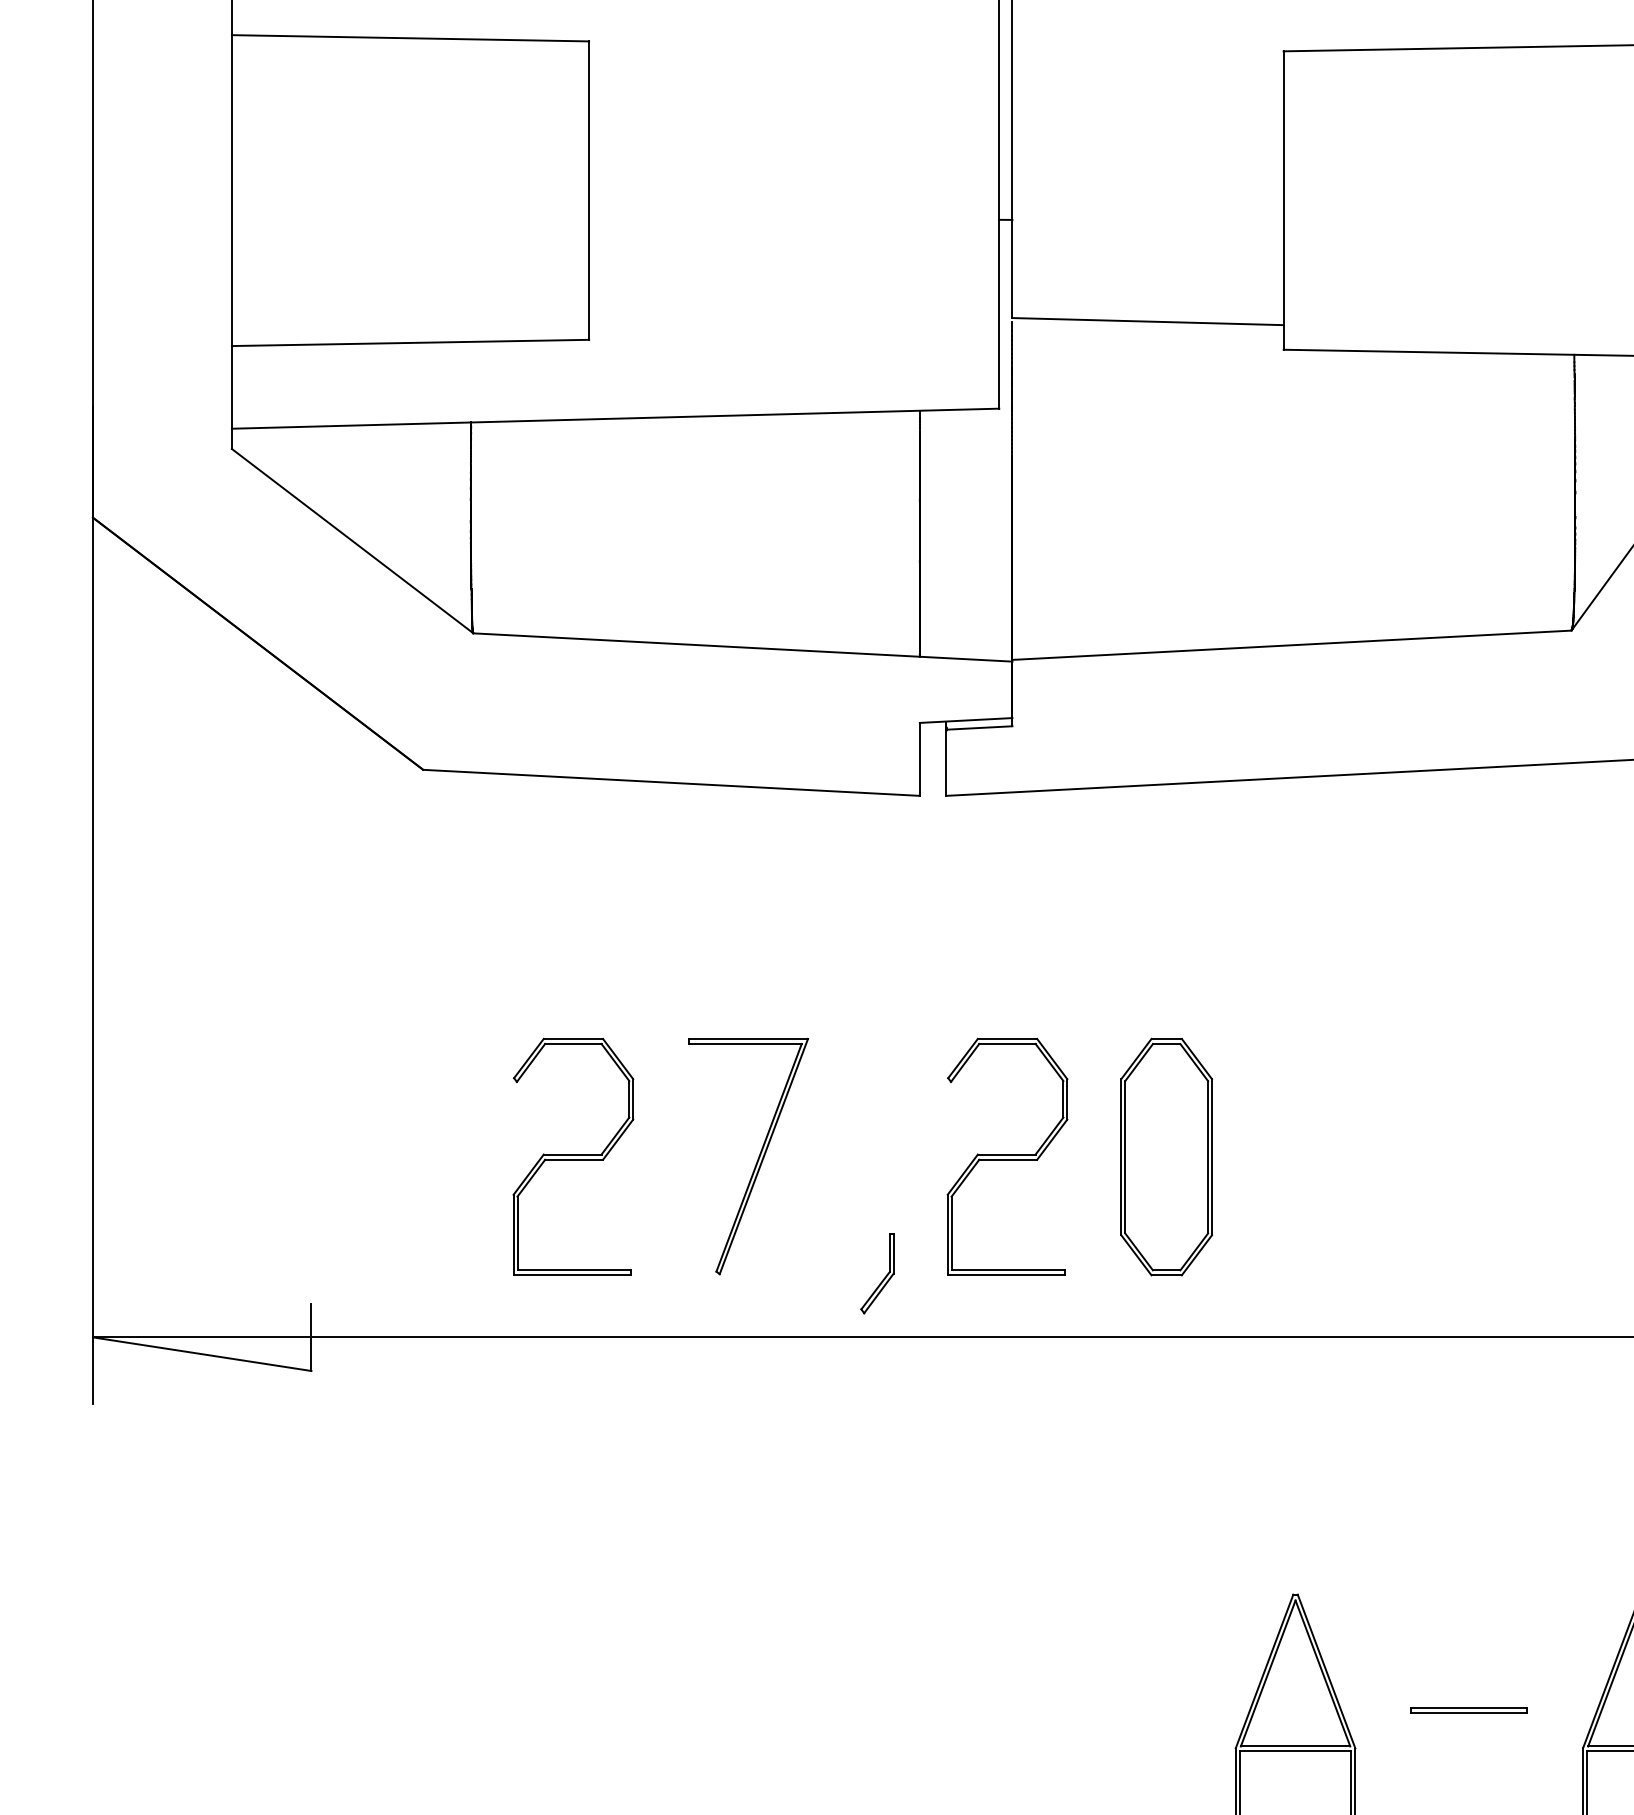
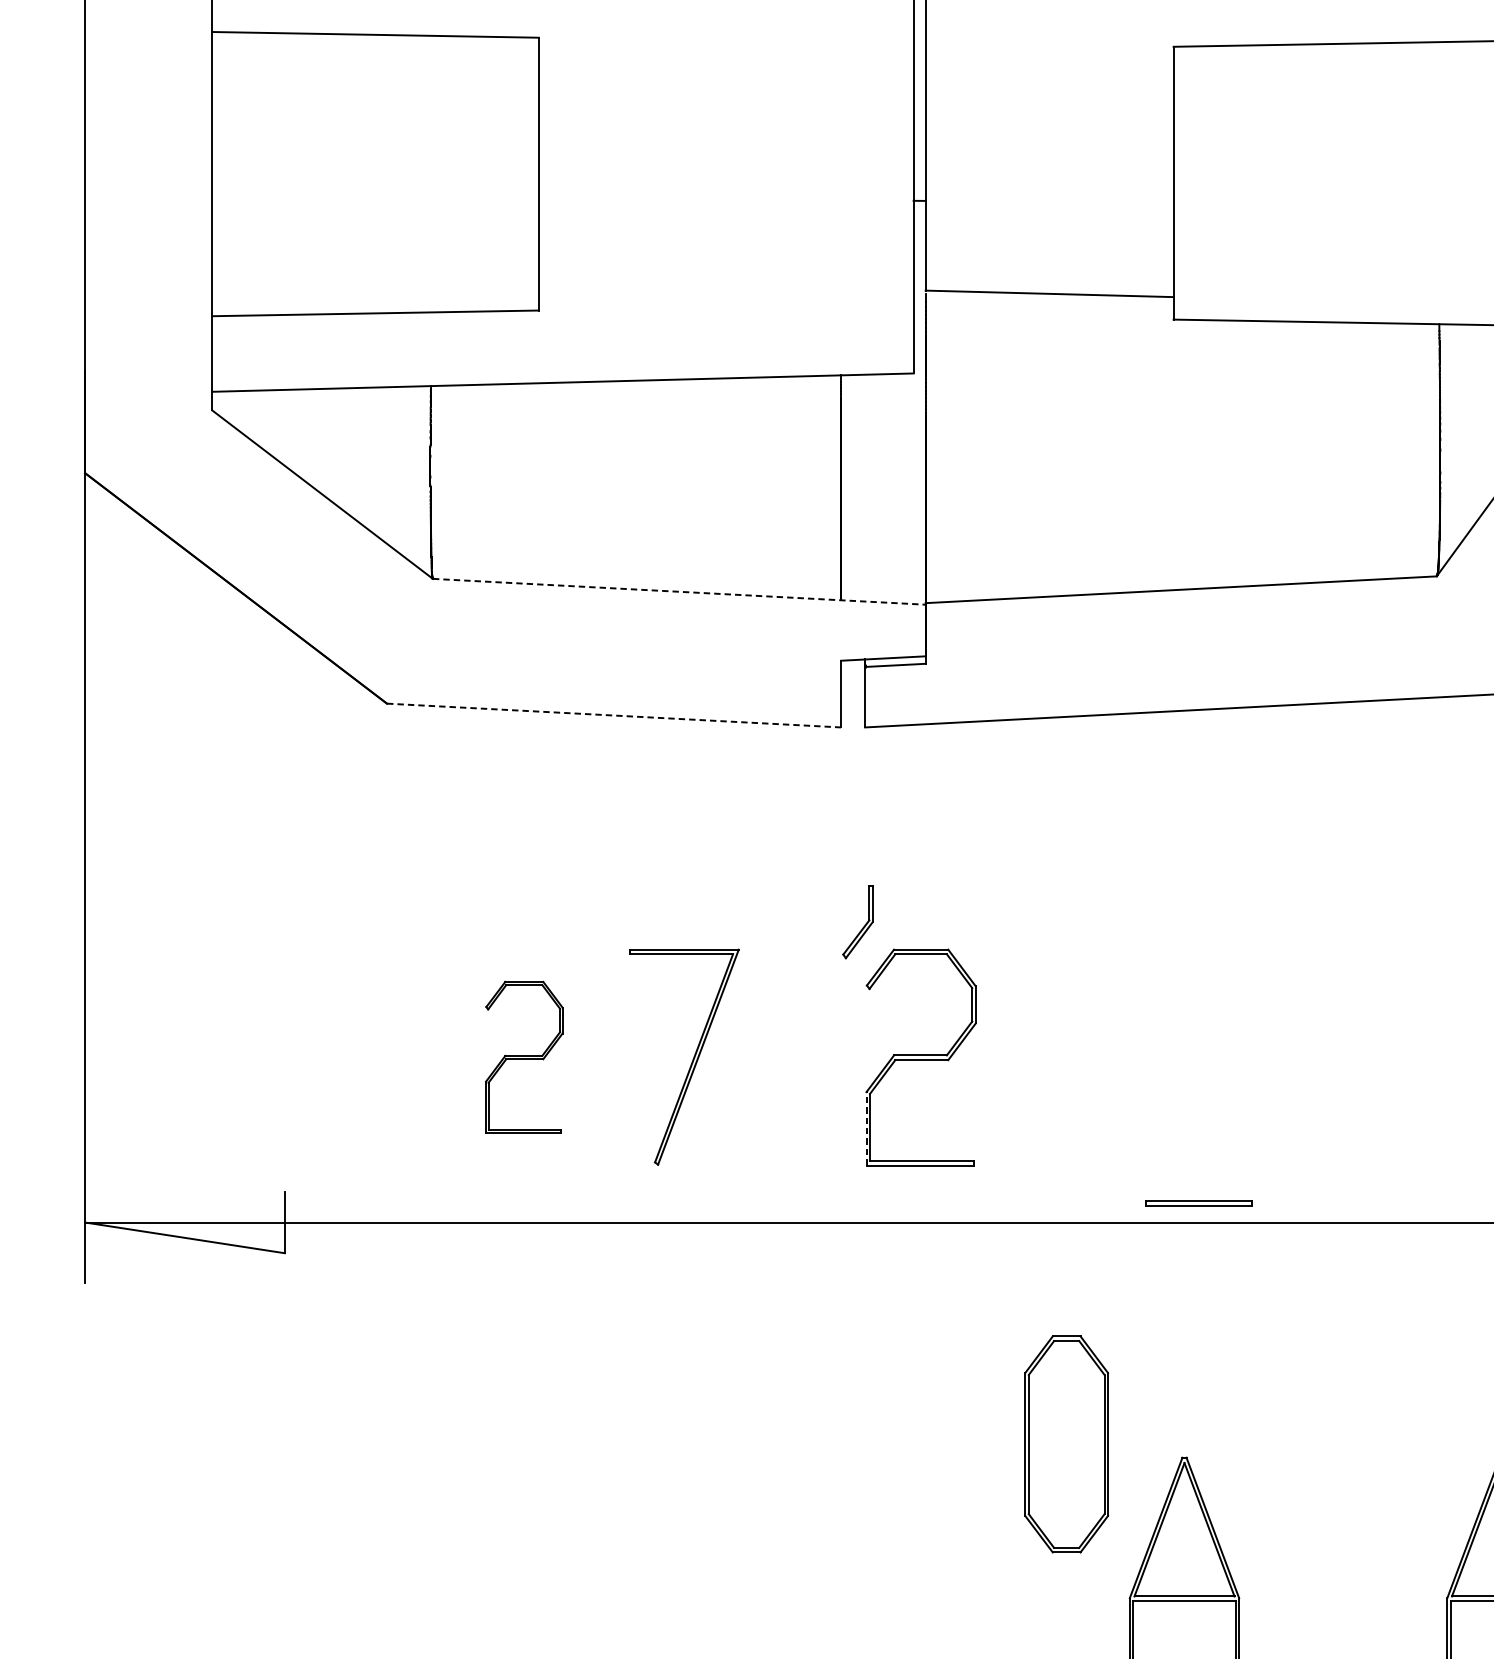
line: (742, 647) -> (678, 591), solid -> dashed
line: (671, 782) -> (613, 715), solid -> dashed
part: (573, 1156) -> (524, 1057), size x0.7
part: (1166, 1156) -> (1066, 1443), moved
line: (947, 1234) -> (866, 1128), solid -> dashed
part: (883, 1278) -> (863, 926), moved
part: (1468, 1710) -> (1198, 1203), moved

